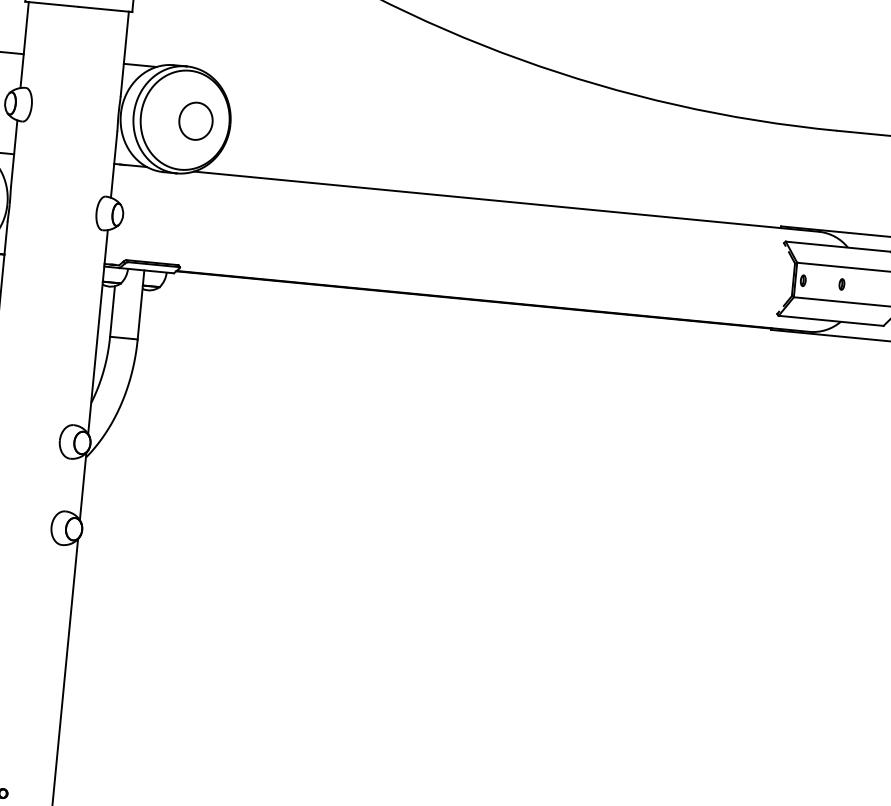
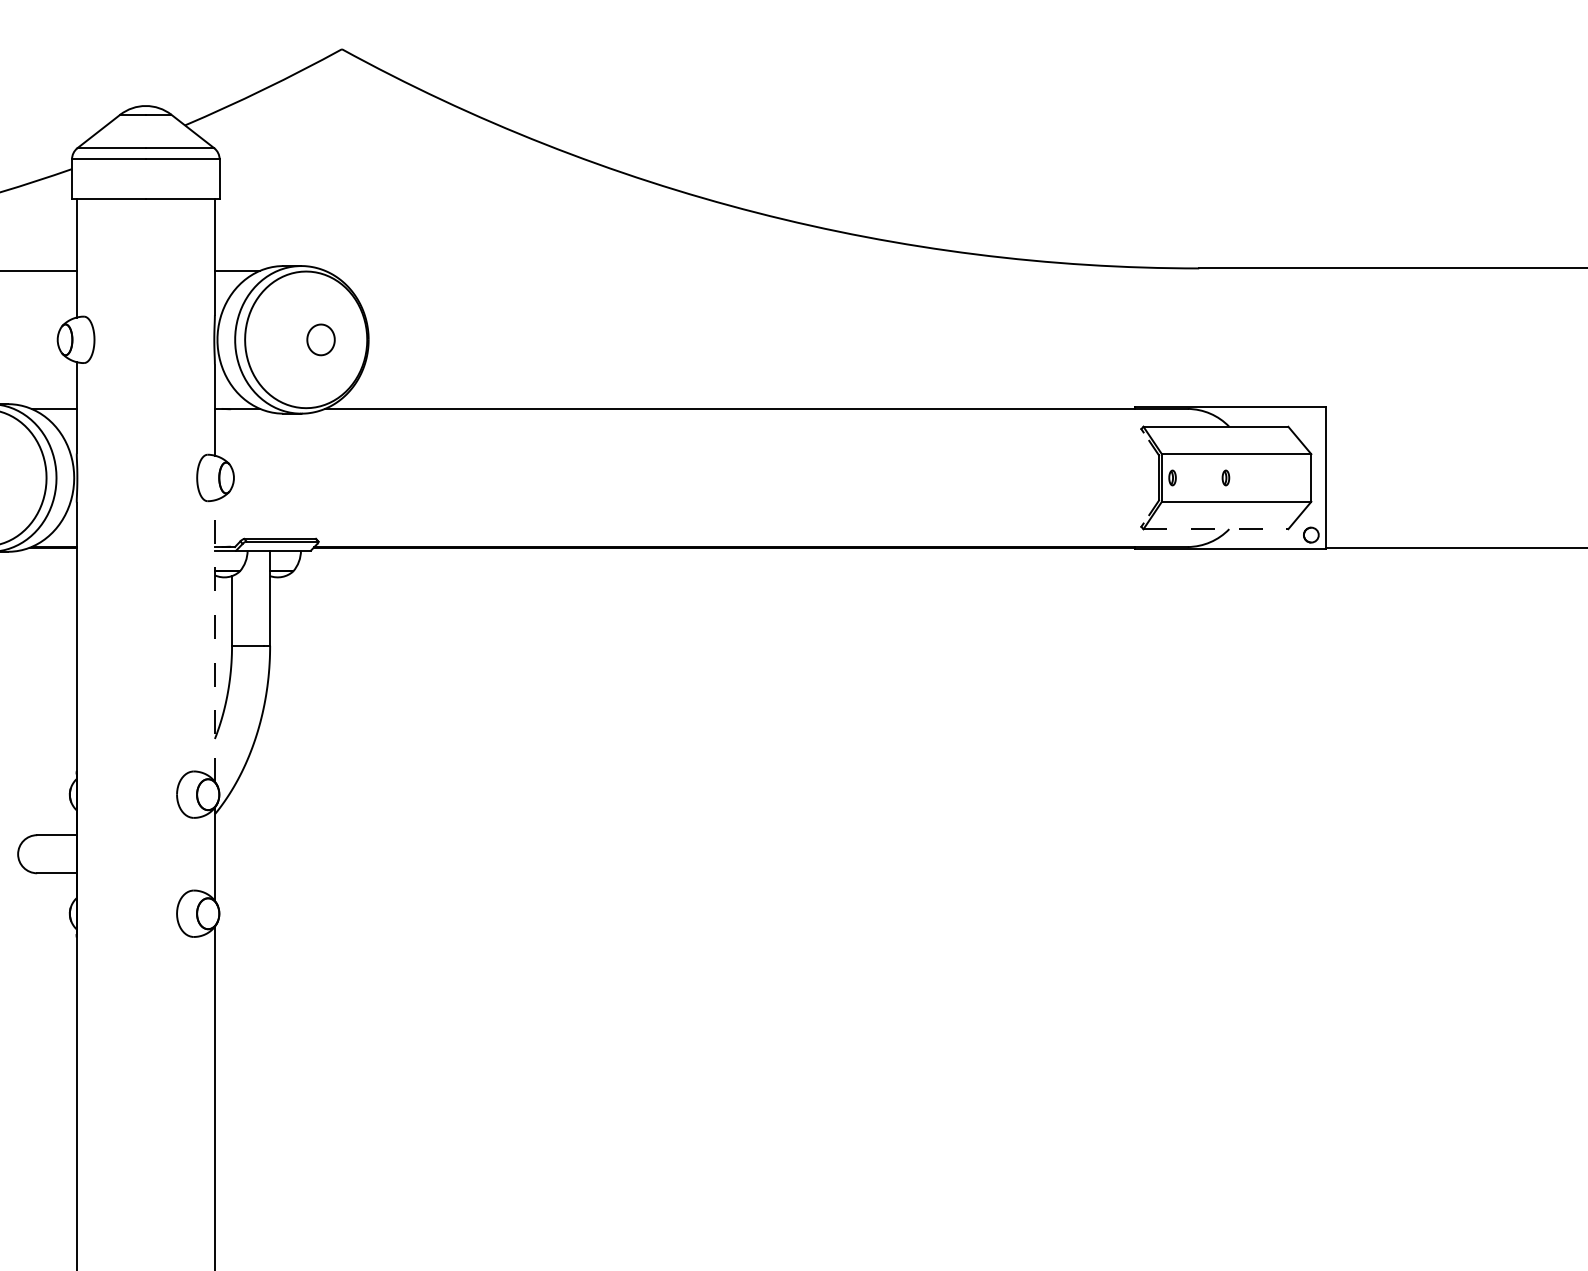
part: (195, 120) -> (320, 339), size x0.6
line: (831, 321) -> (1216, 529), solid -> dashed
line: (97, 332) -> (214, 641), solid -> dashed

